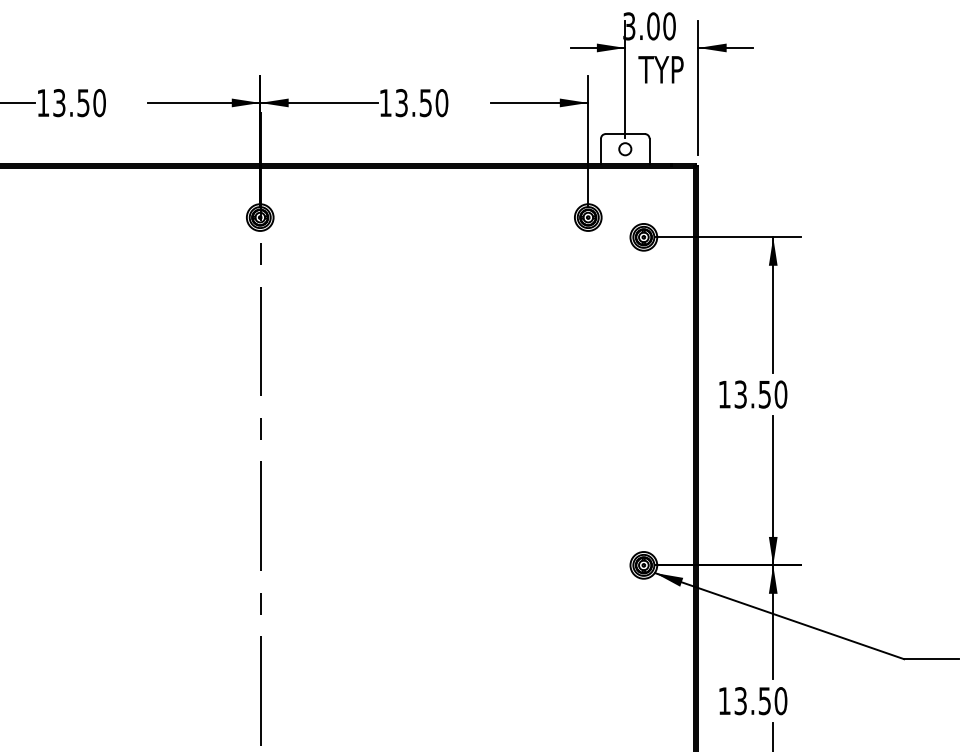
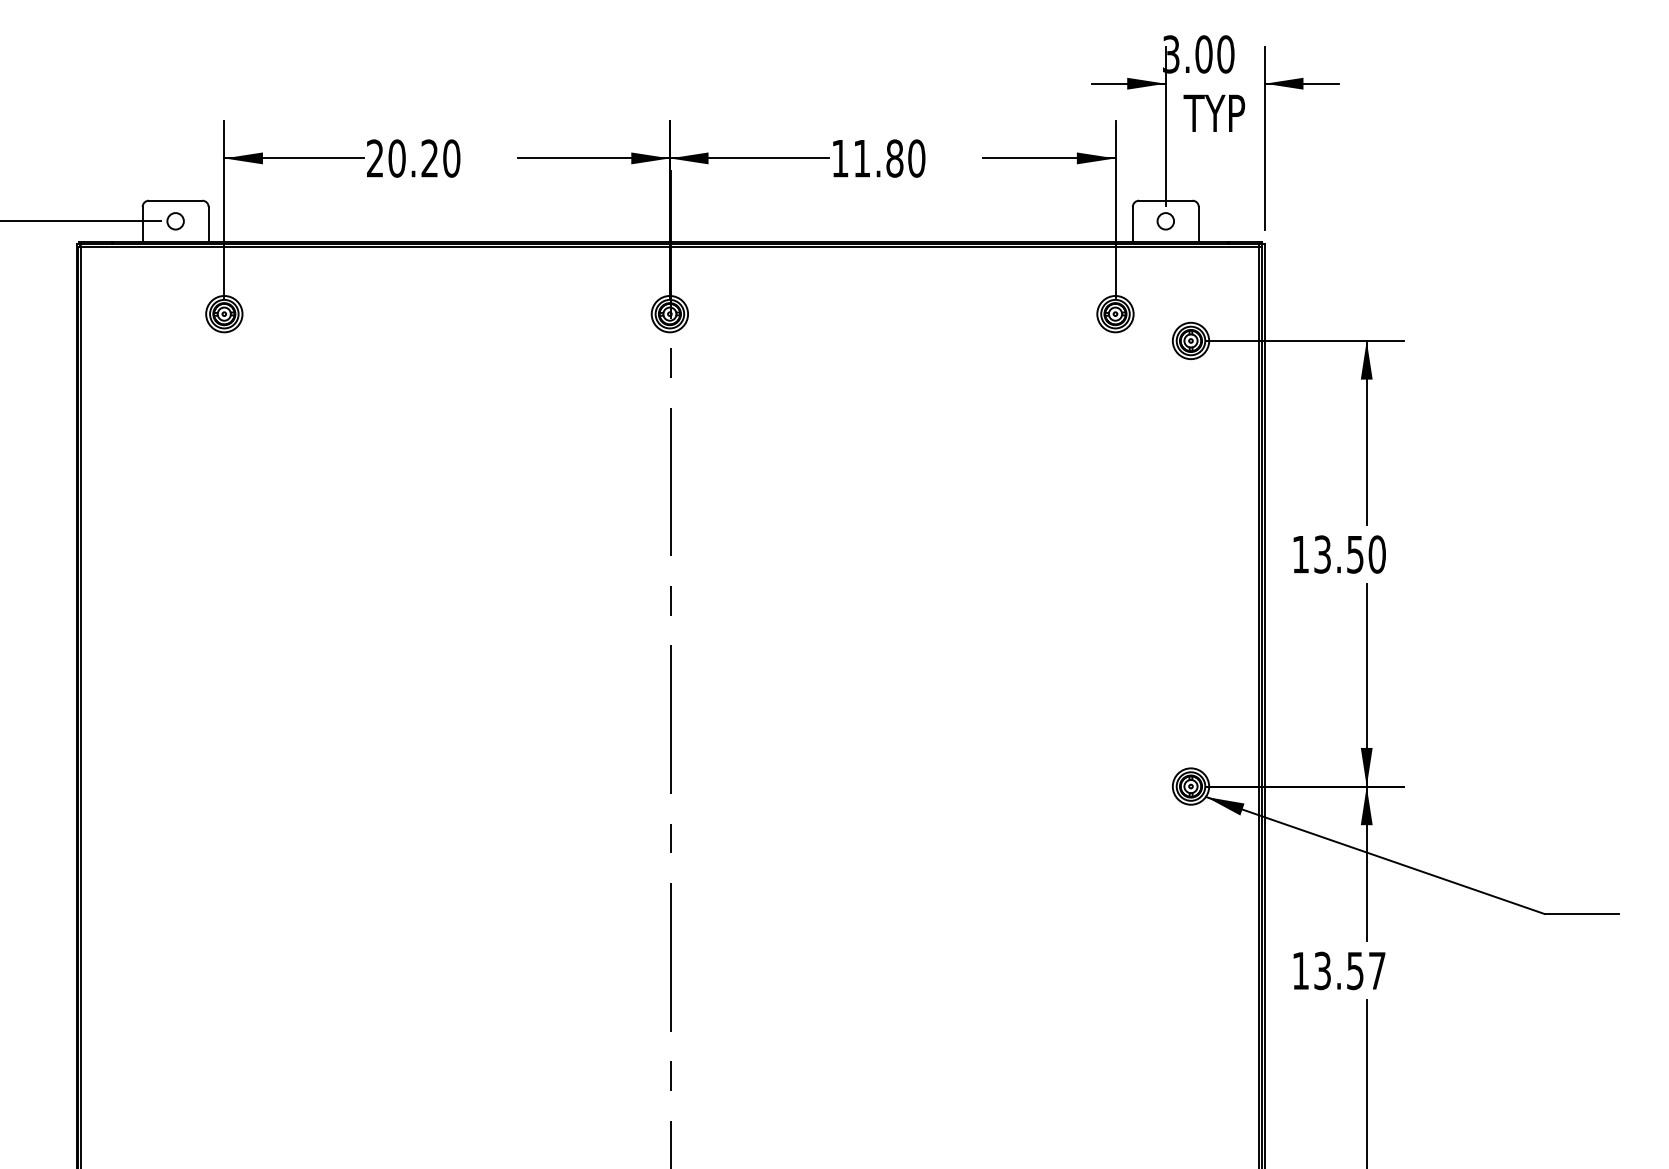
text: (63, 103) -> (402, 158), 13.50 -> 20.20
text: (413, 103) -> (878, 158), 13.50 -> 11.80
text: (780, 700) -> (1376, 970), 13.50 -> 13.57

